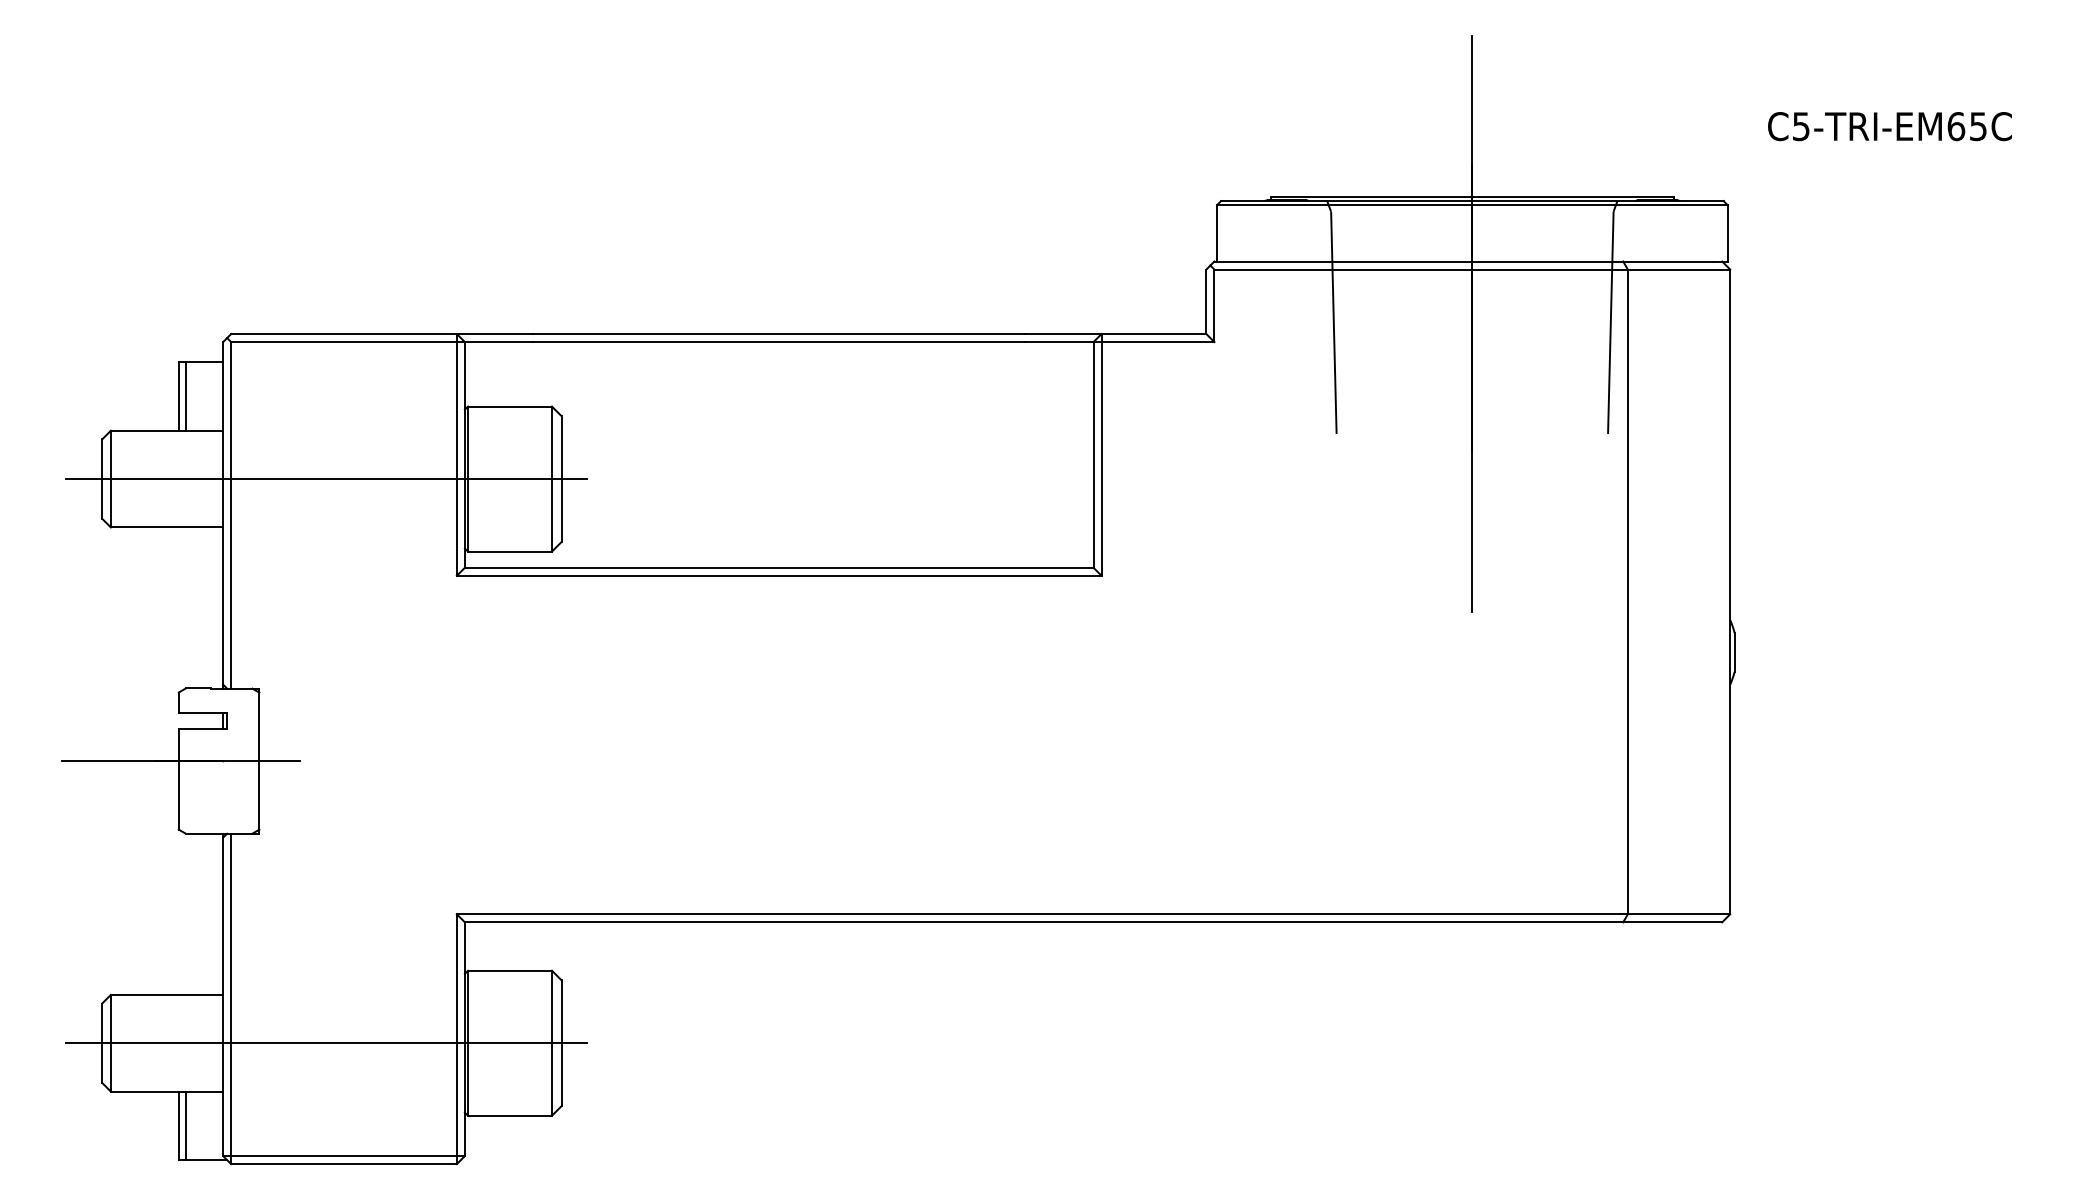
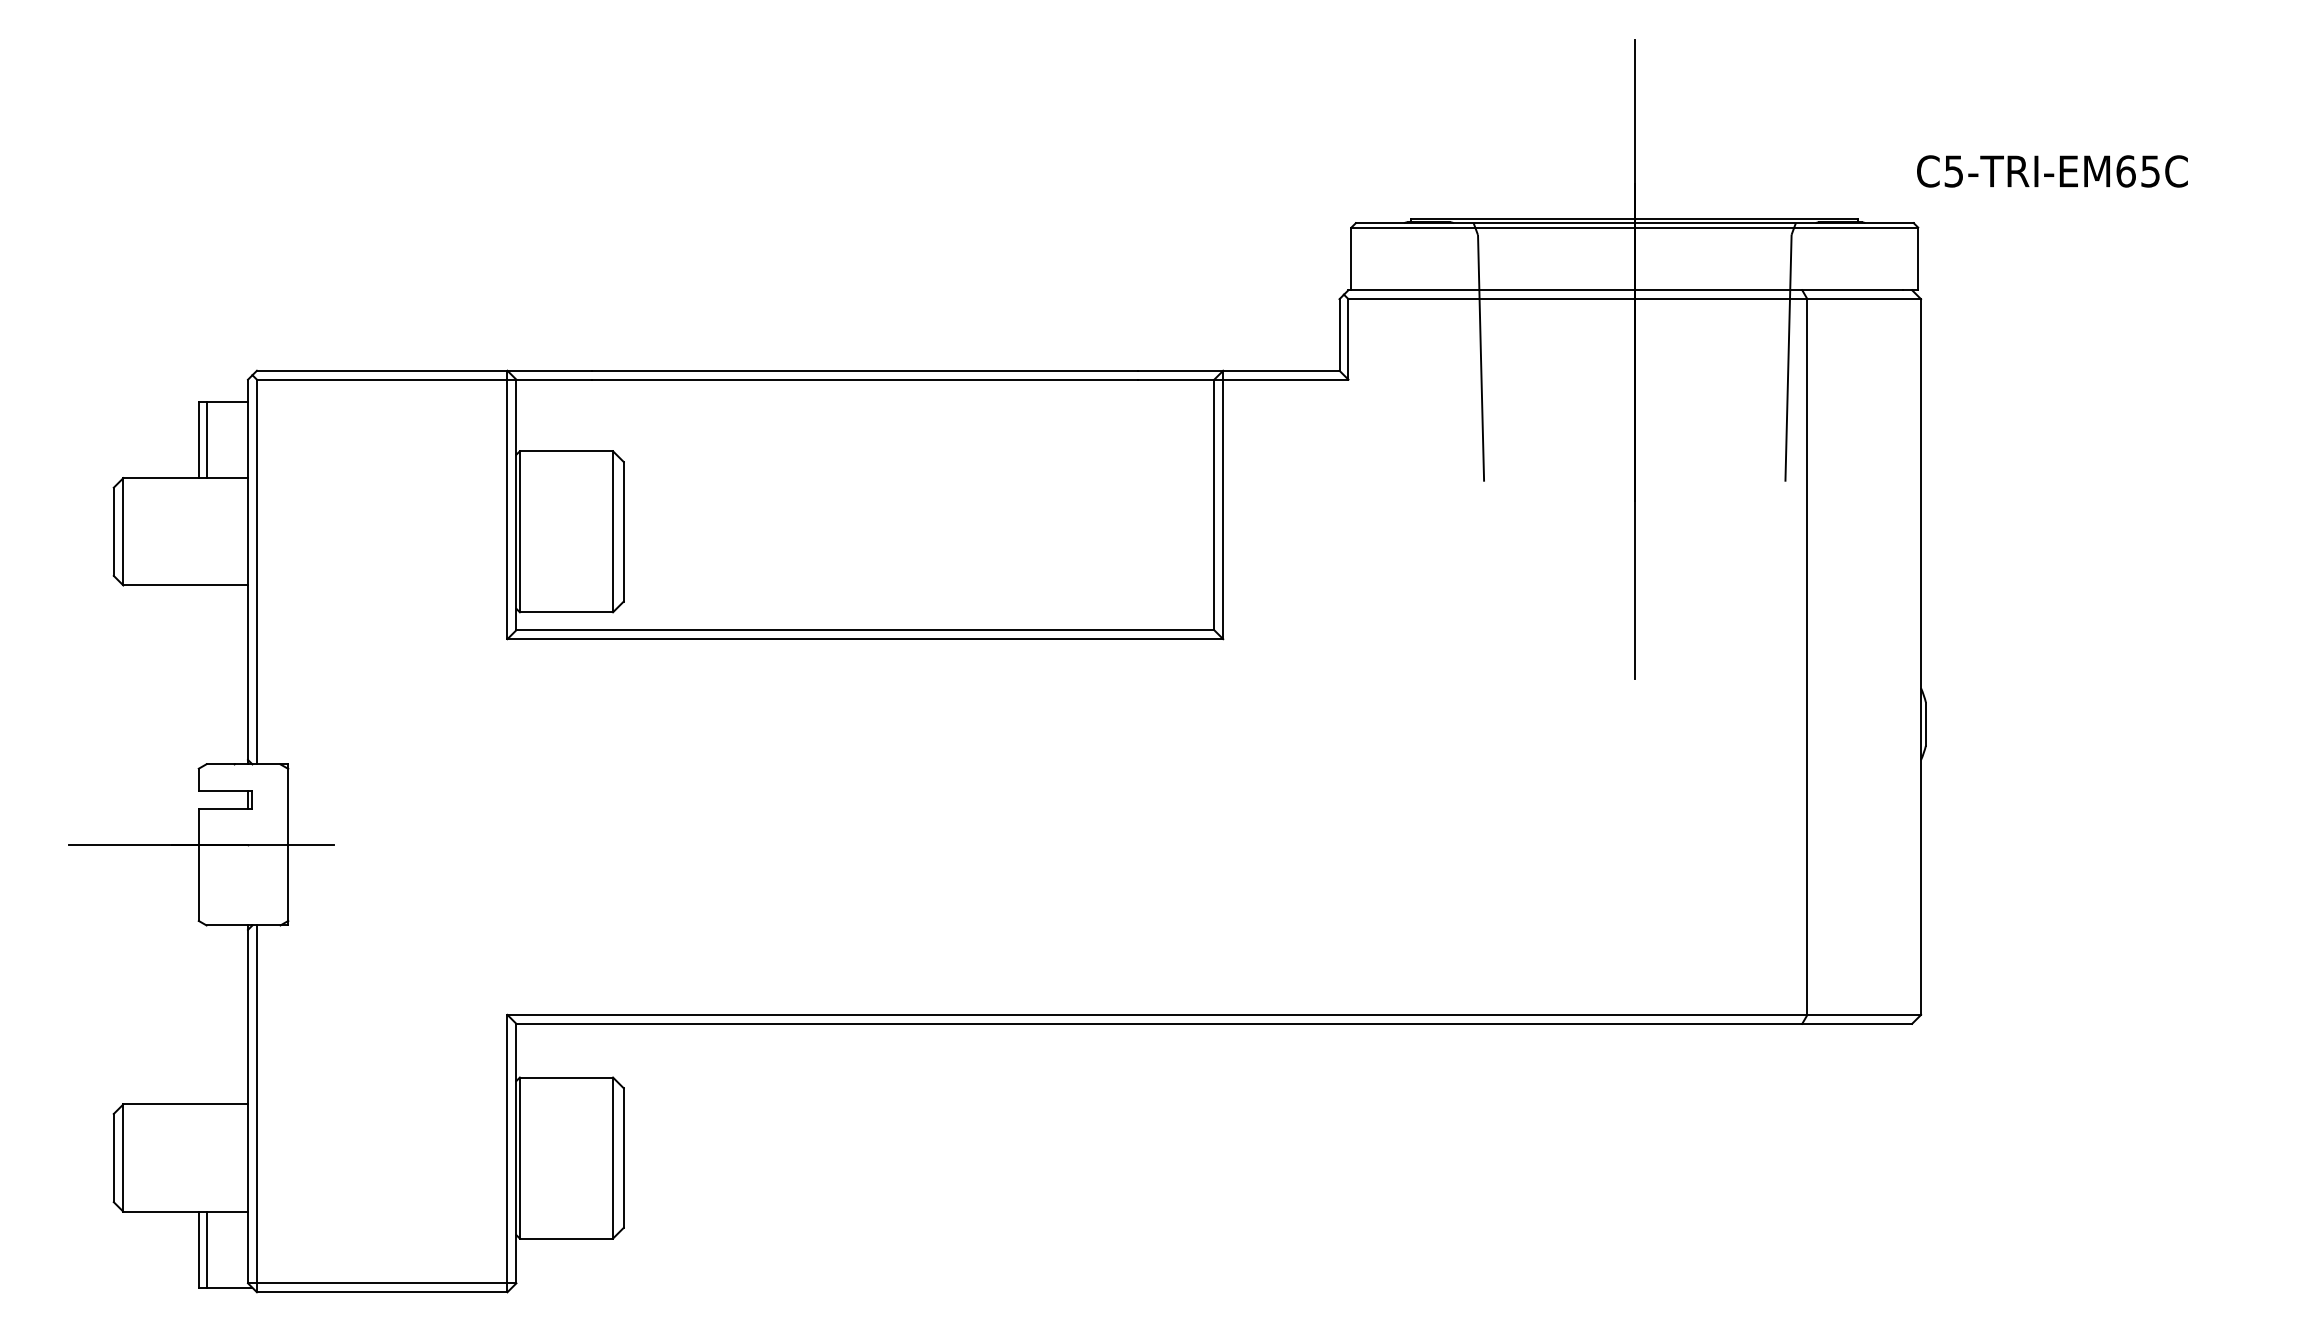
text: (1890, 126) -> (2052, 171), moved
line: (326, 478) -> (362, 531), removed
line: (326, 1043) -> (362, 1158), removed

